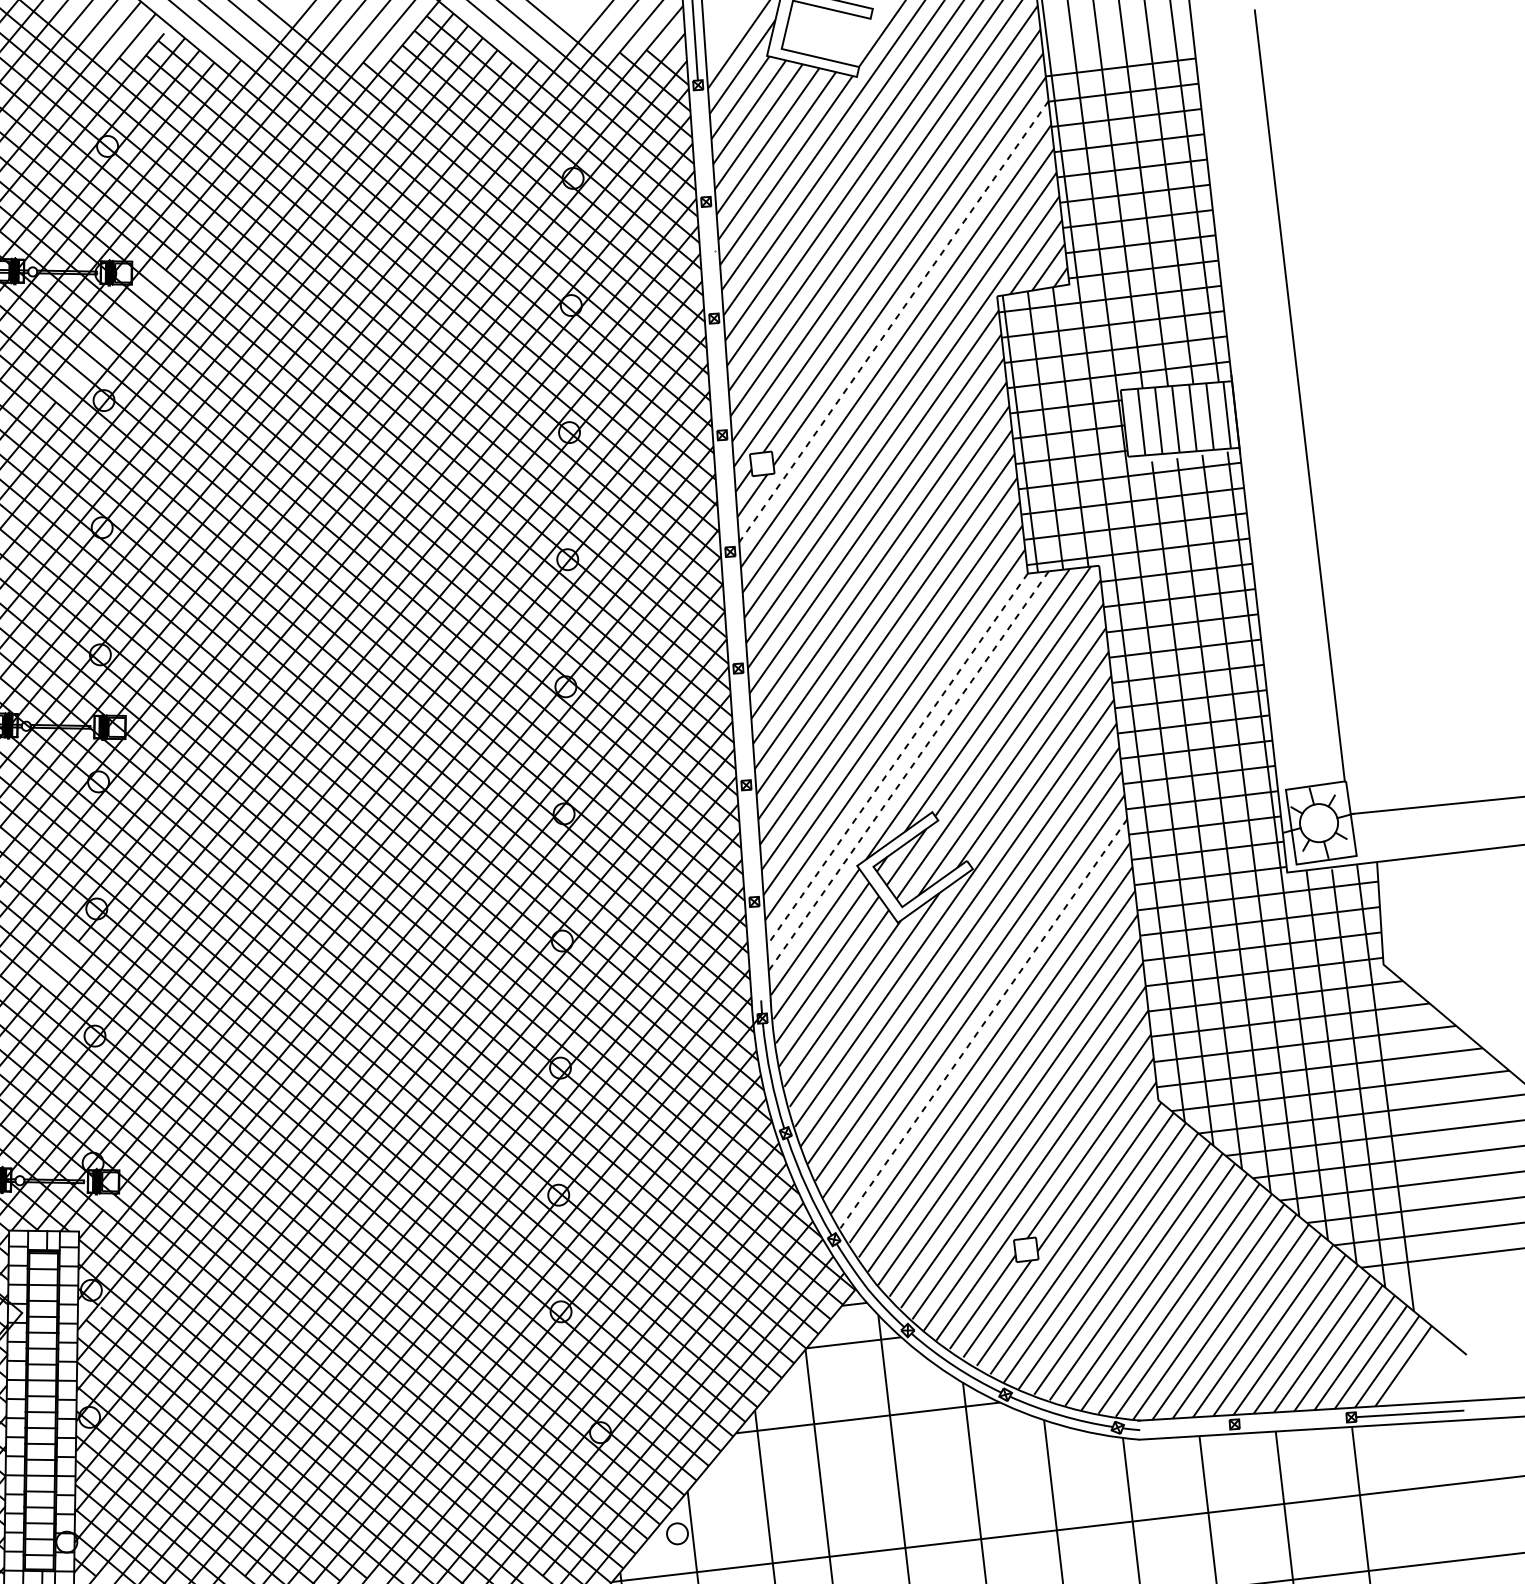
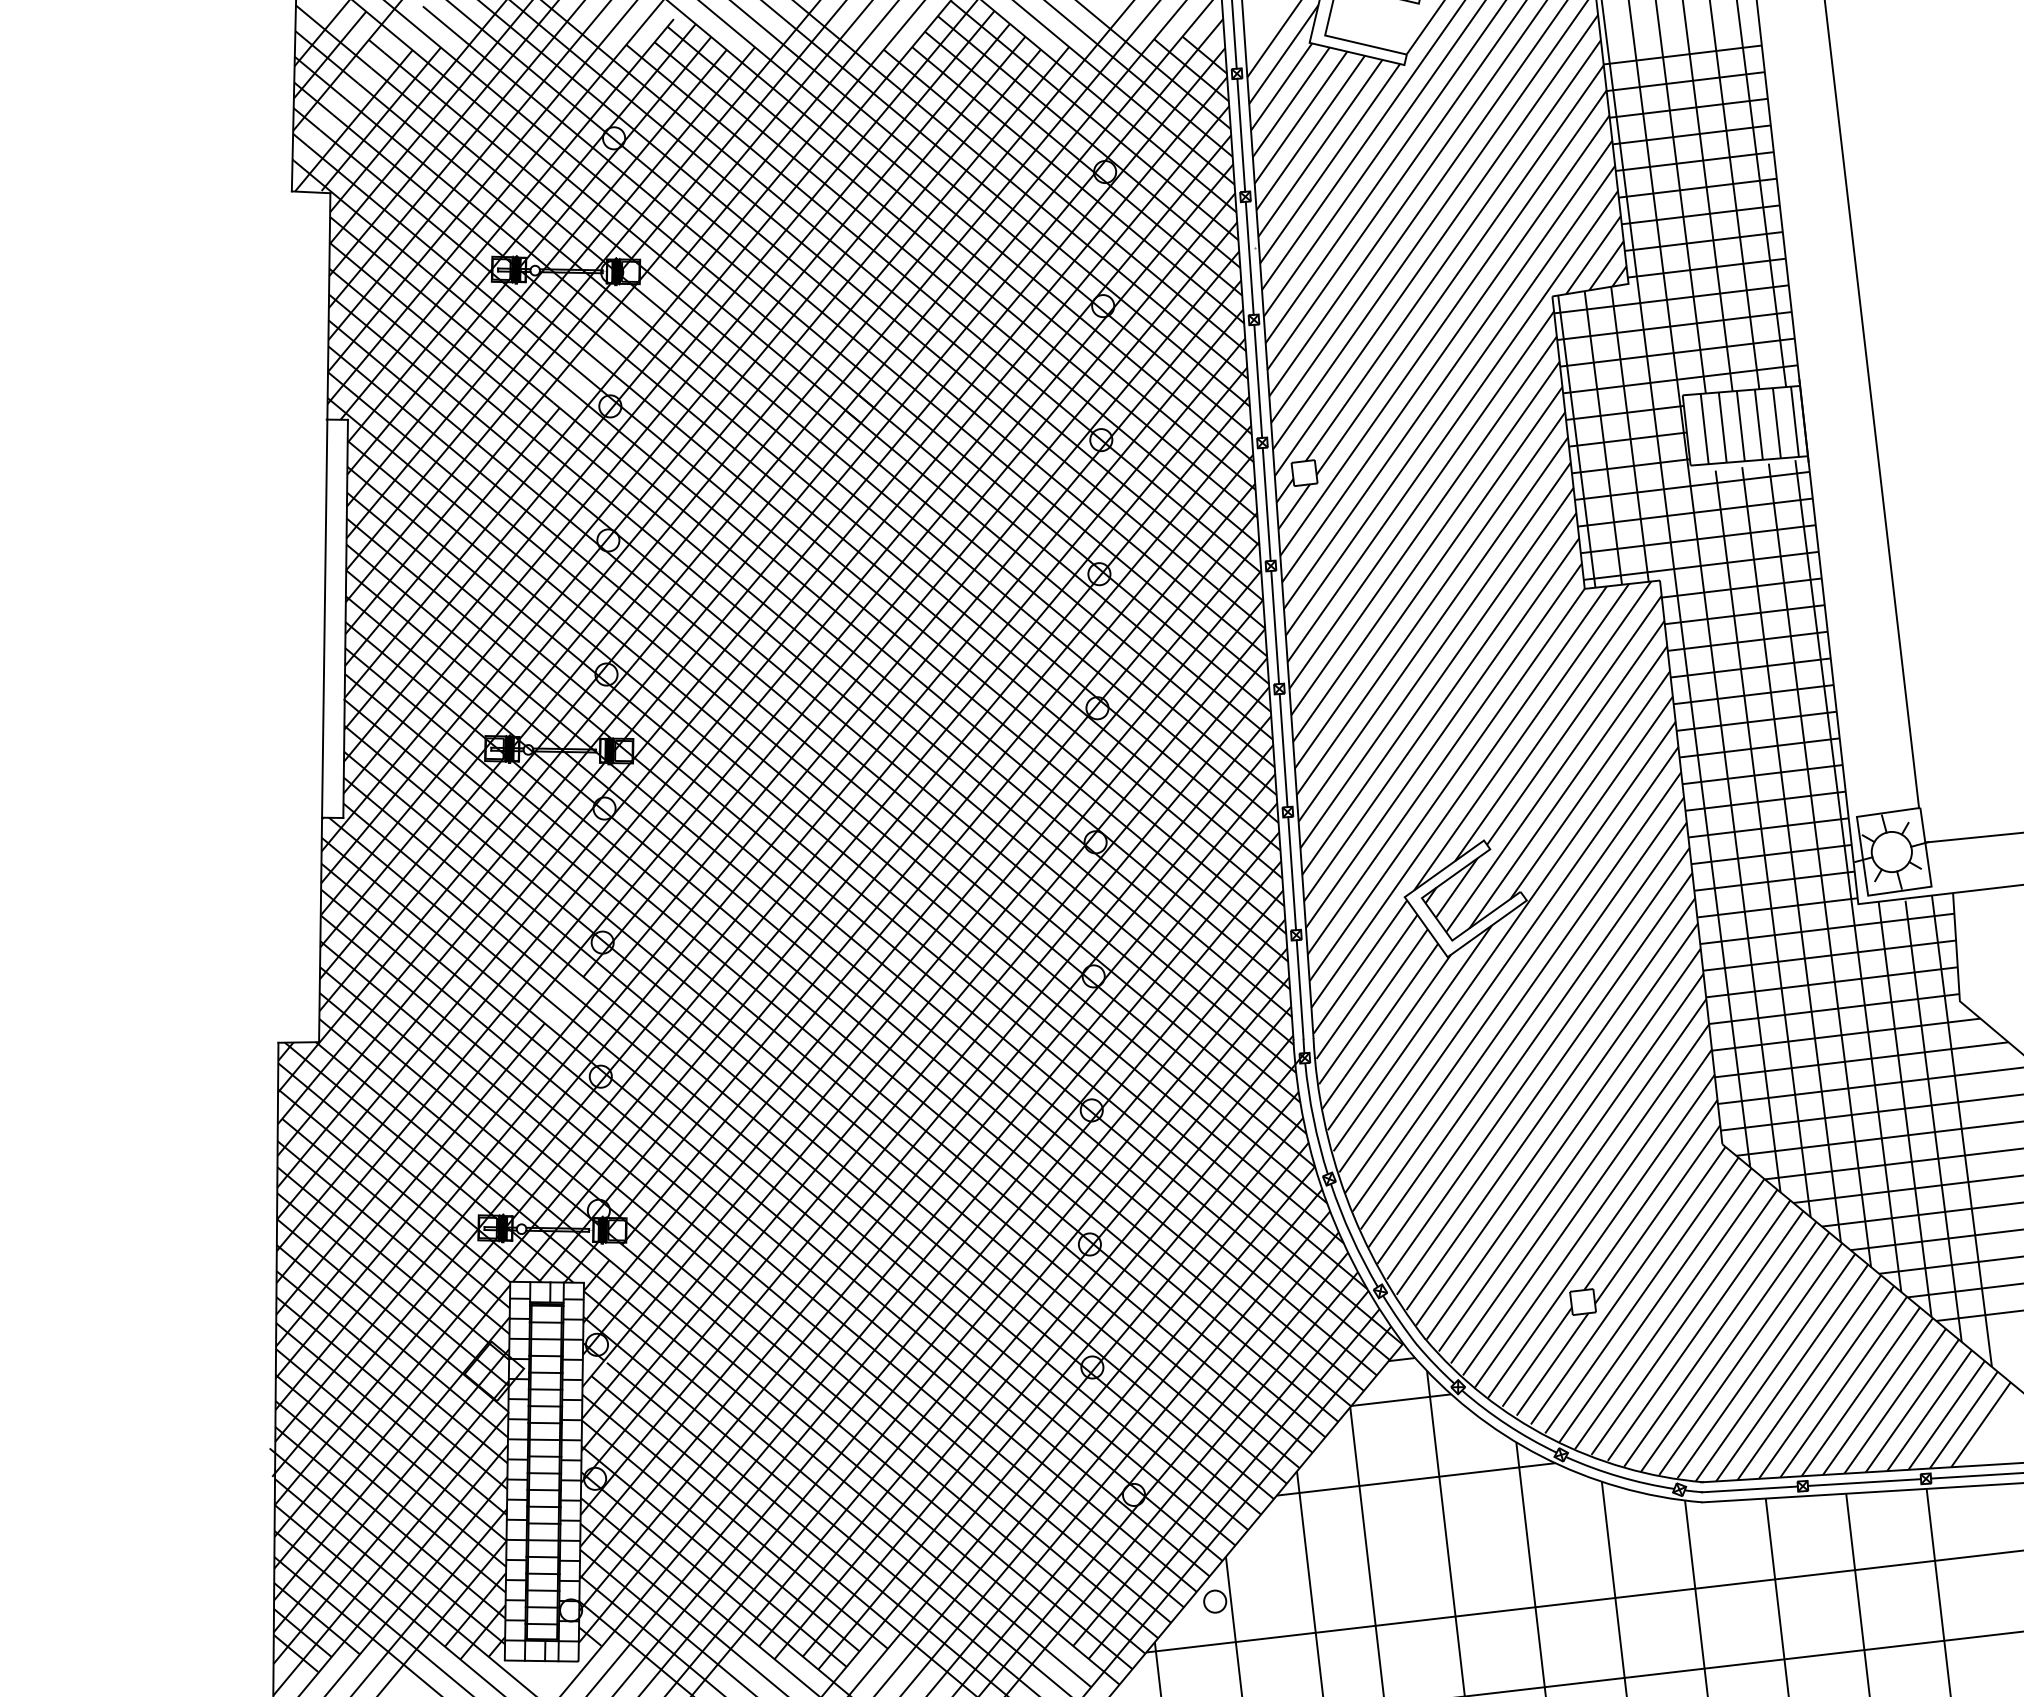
line: (702, 142) -> (1241, 134), added
line: (710, 259) -> (1249, 257), added
line: (893, 322) -> (1443, 323), dashed -> solid
line: (718, 376) -> (1258, 380), added
line: (726, 492) -> (1266, 503), added
line: (734, 610) -> (1275, 627), added
line: (742, 726) -> (1283, 750), added
line: (897, 759) -> (1447, 784), dashed -> solid
line: (908, 771) -> (1458, 797), dashed -> solid
line: (750, 843) -> (1292, 873), added
line: (757, 953) -> (1299, 989), added
line: (984, 1024) -> (1538, 1064), dashed -> solid
line: (1293, 1420) -> (1864, 1482), added
line: (1184, 1427) -> (1749, 1489), added

